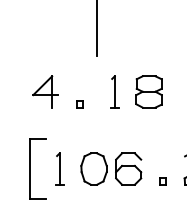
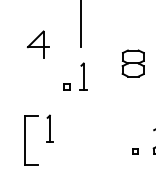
part: (44, 91) -> (37, 44), moved
part: (114, 91) -> (83, 76), moved
part: (148, 91) -> (132, 63), moved
part: (59, 168) -> (49, 128), moved
part: (110, 168) -> (92, 140), removed

